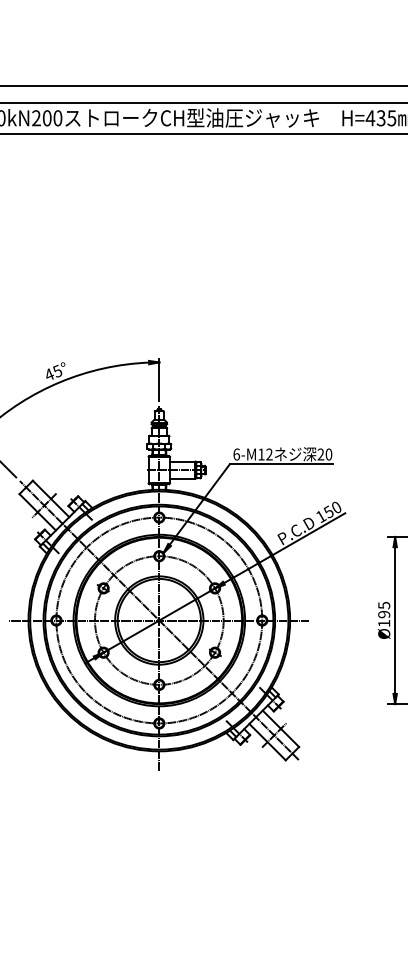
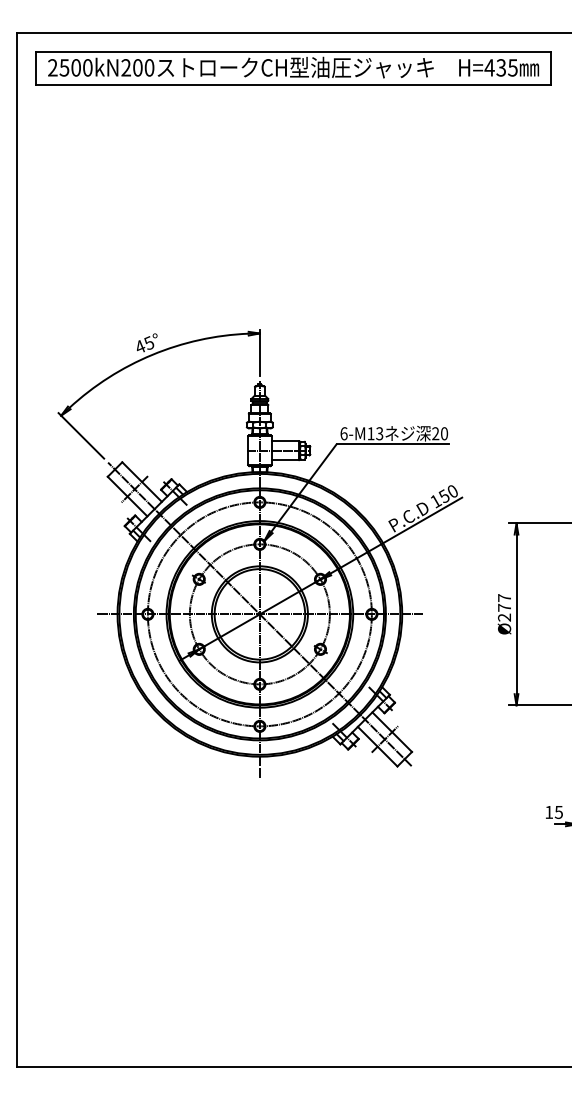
text: (269, 454) -> (379, 433), 6-M12 -> 6-M13
text: (384, 614) -> (504, 607), Ø195 -> Ø277

